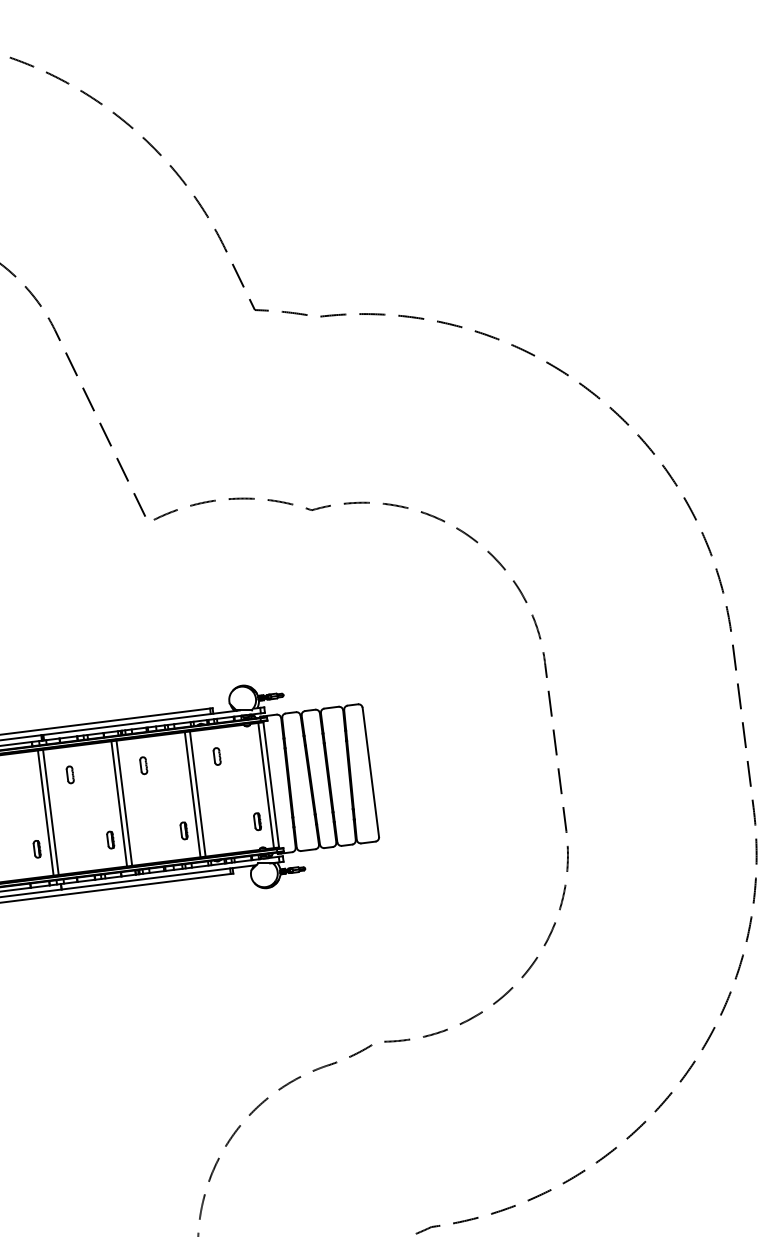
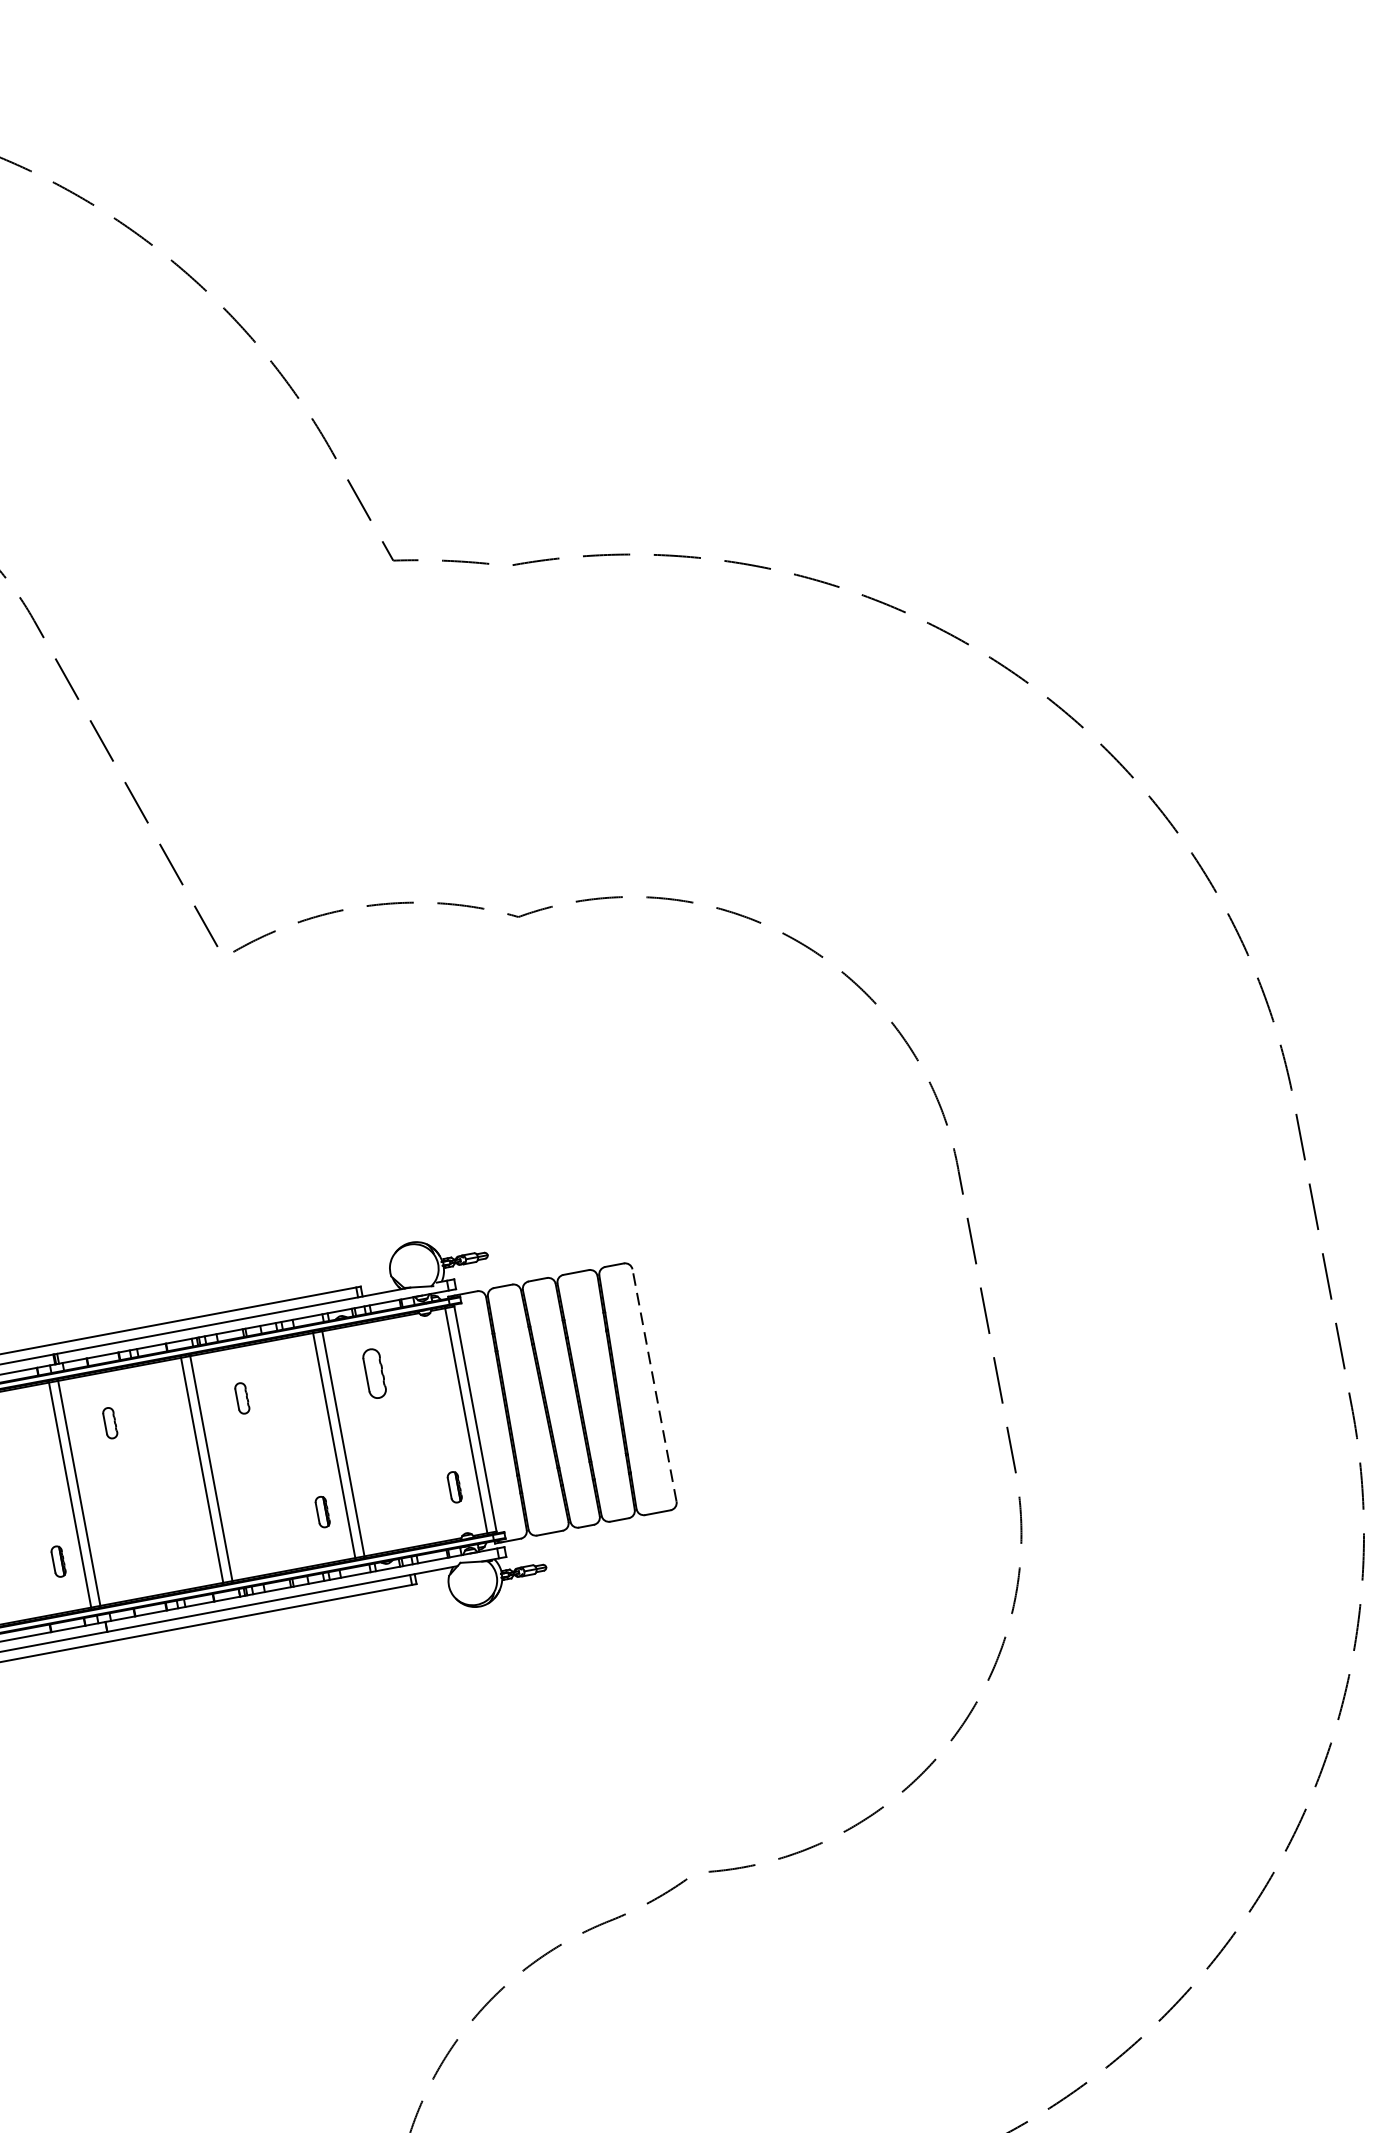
part: (216, 756) -> (373, 1373), size x1.6
line: (370, 771) -> (653, 1383), solid -> dashed
part: (110, 839) -> (190, 1535), removed

